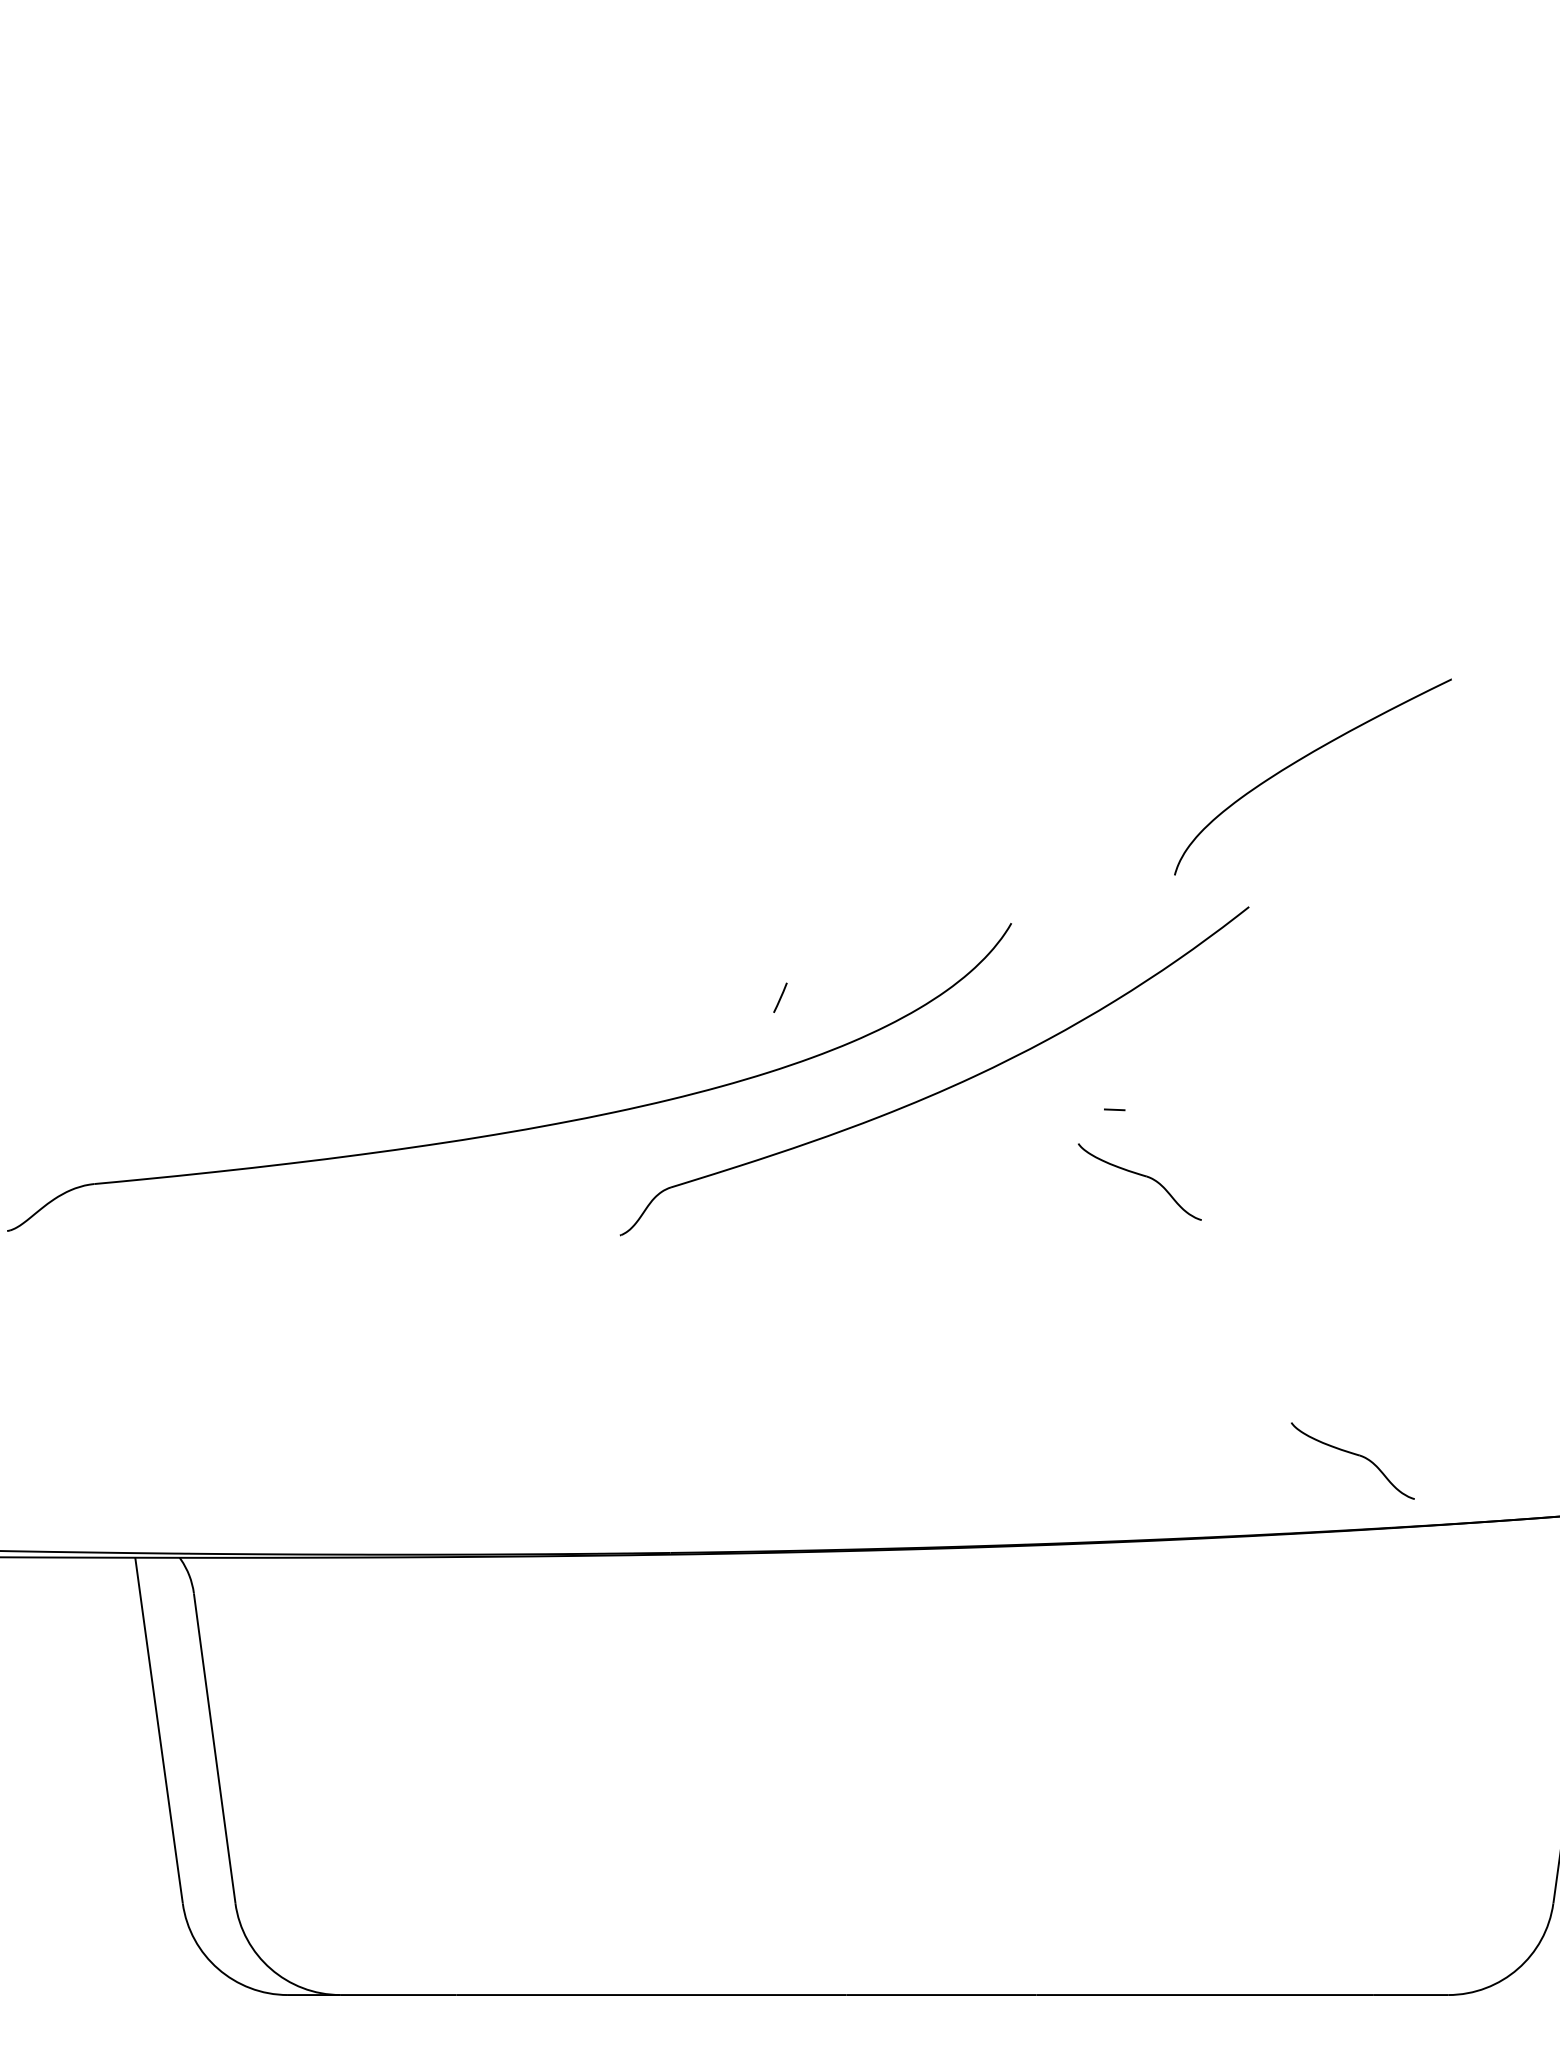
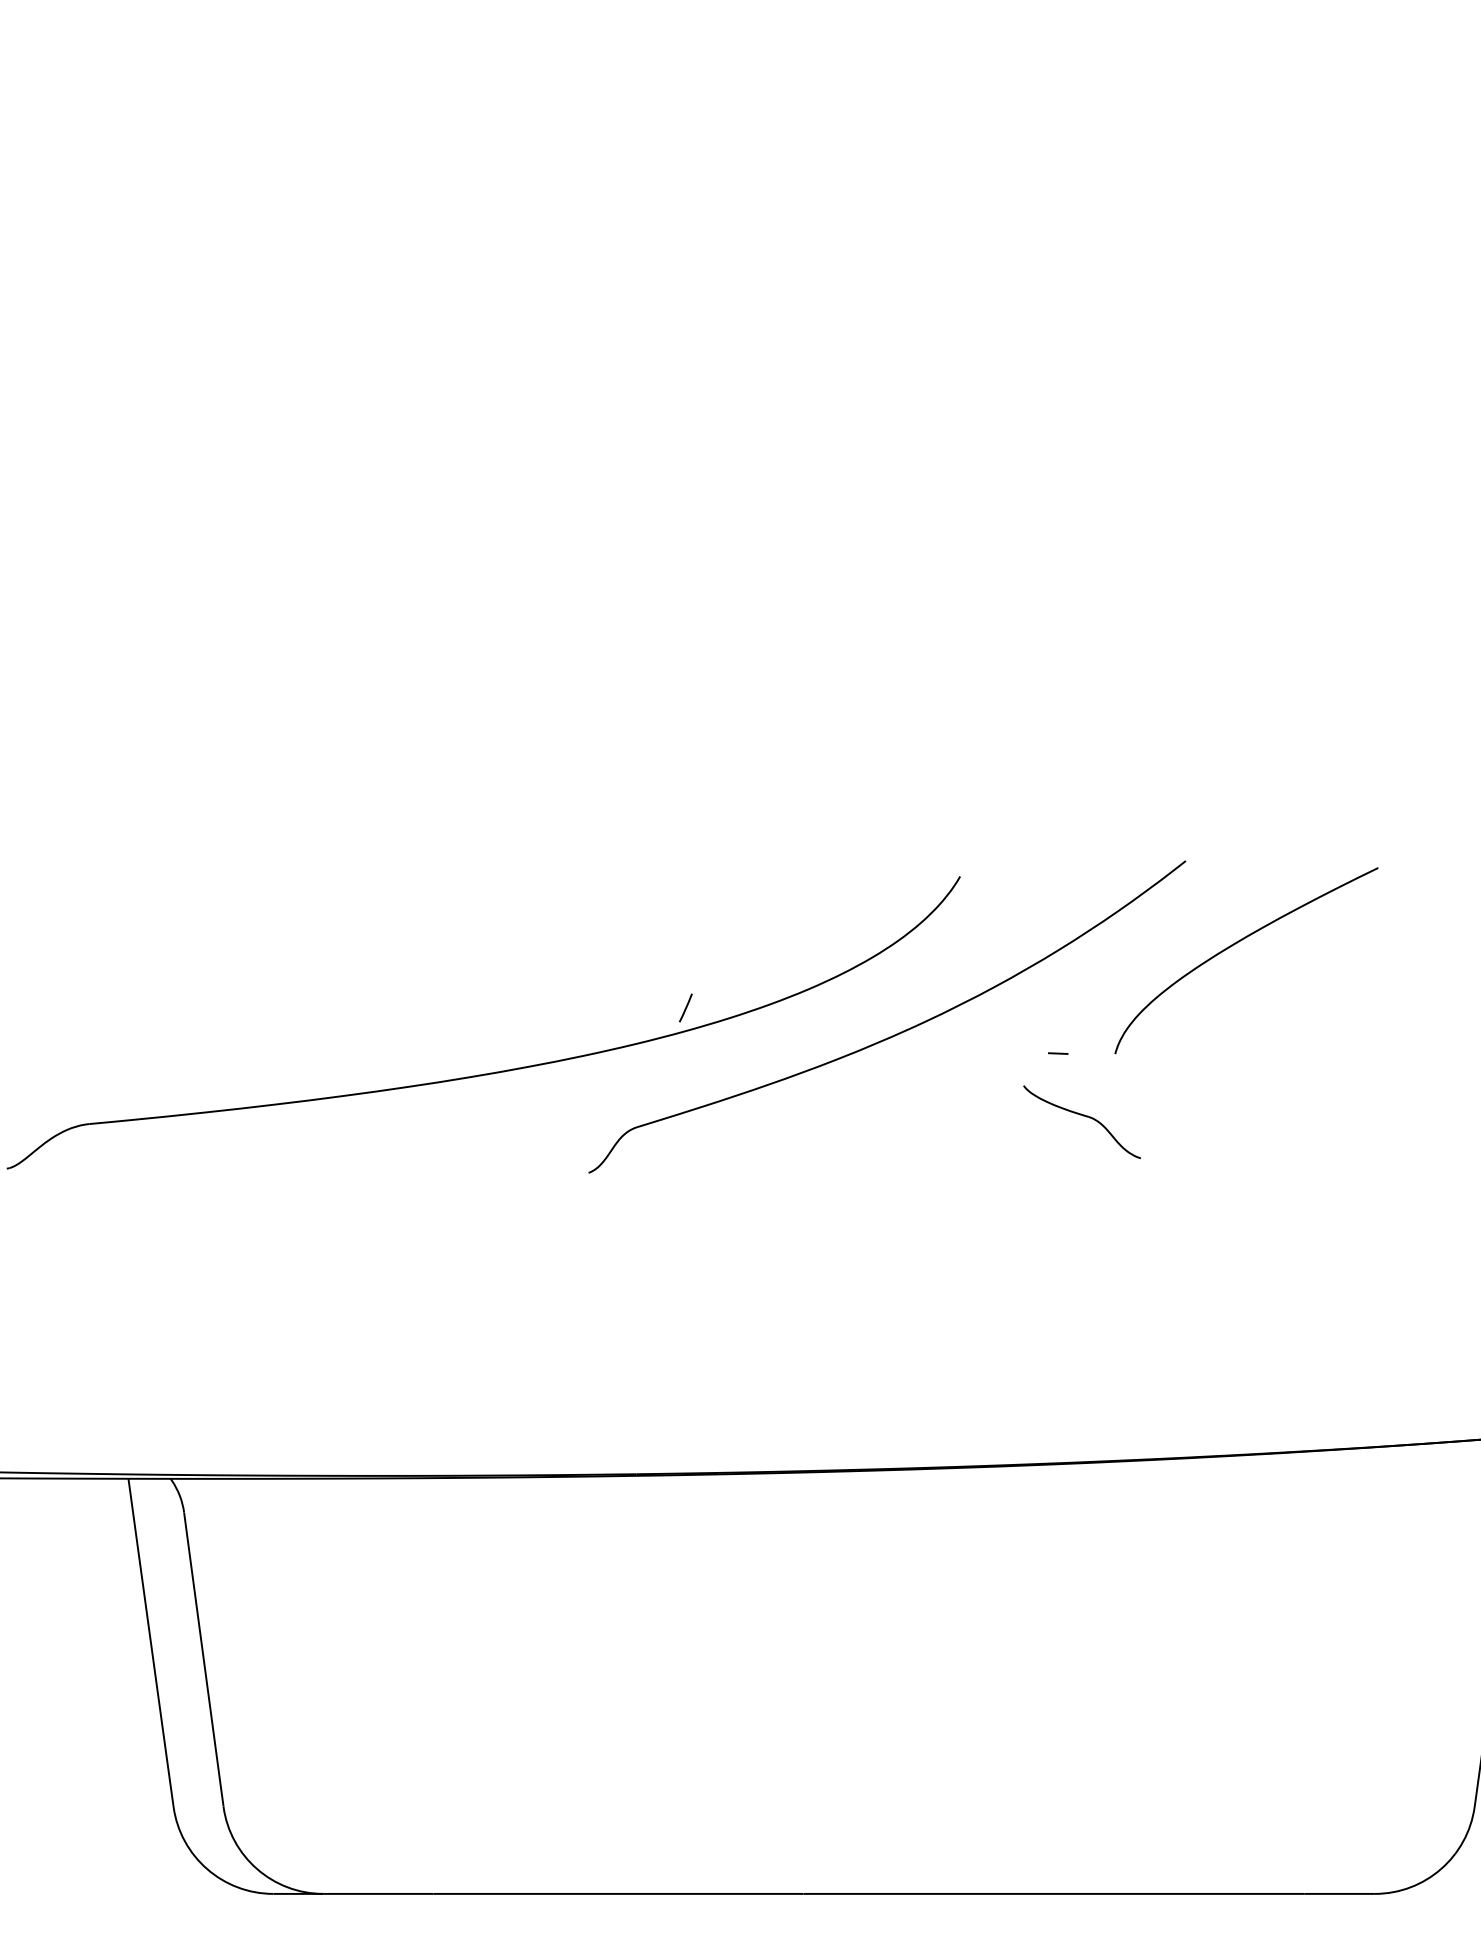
part: (1304, 758) -> (1238, 943), moved
line: (780, 997) -> (685, 1007), moved
part: (1352, 1460) -> (1283, 1386), removed

